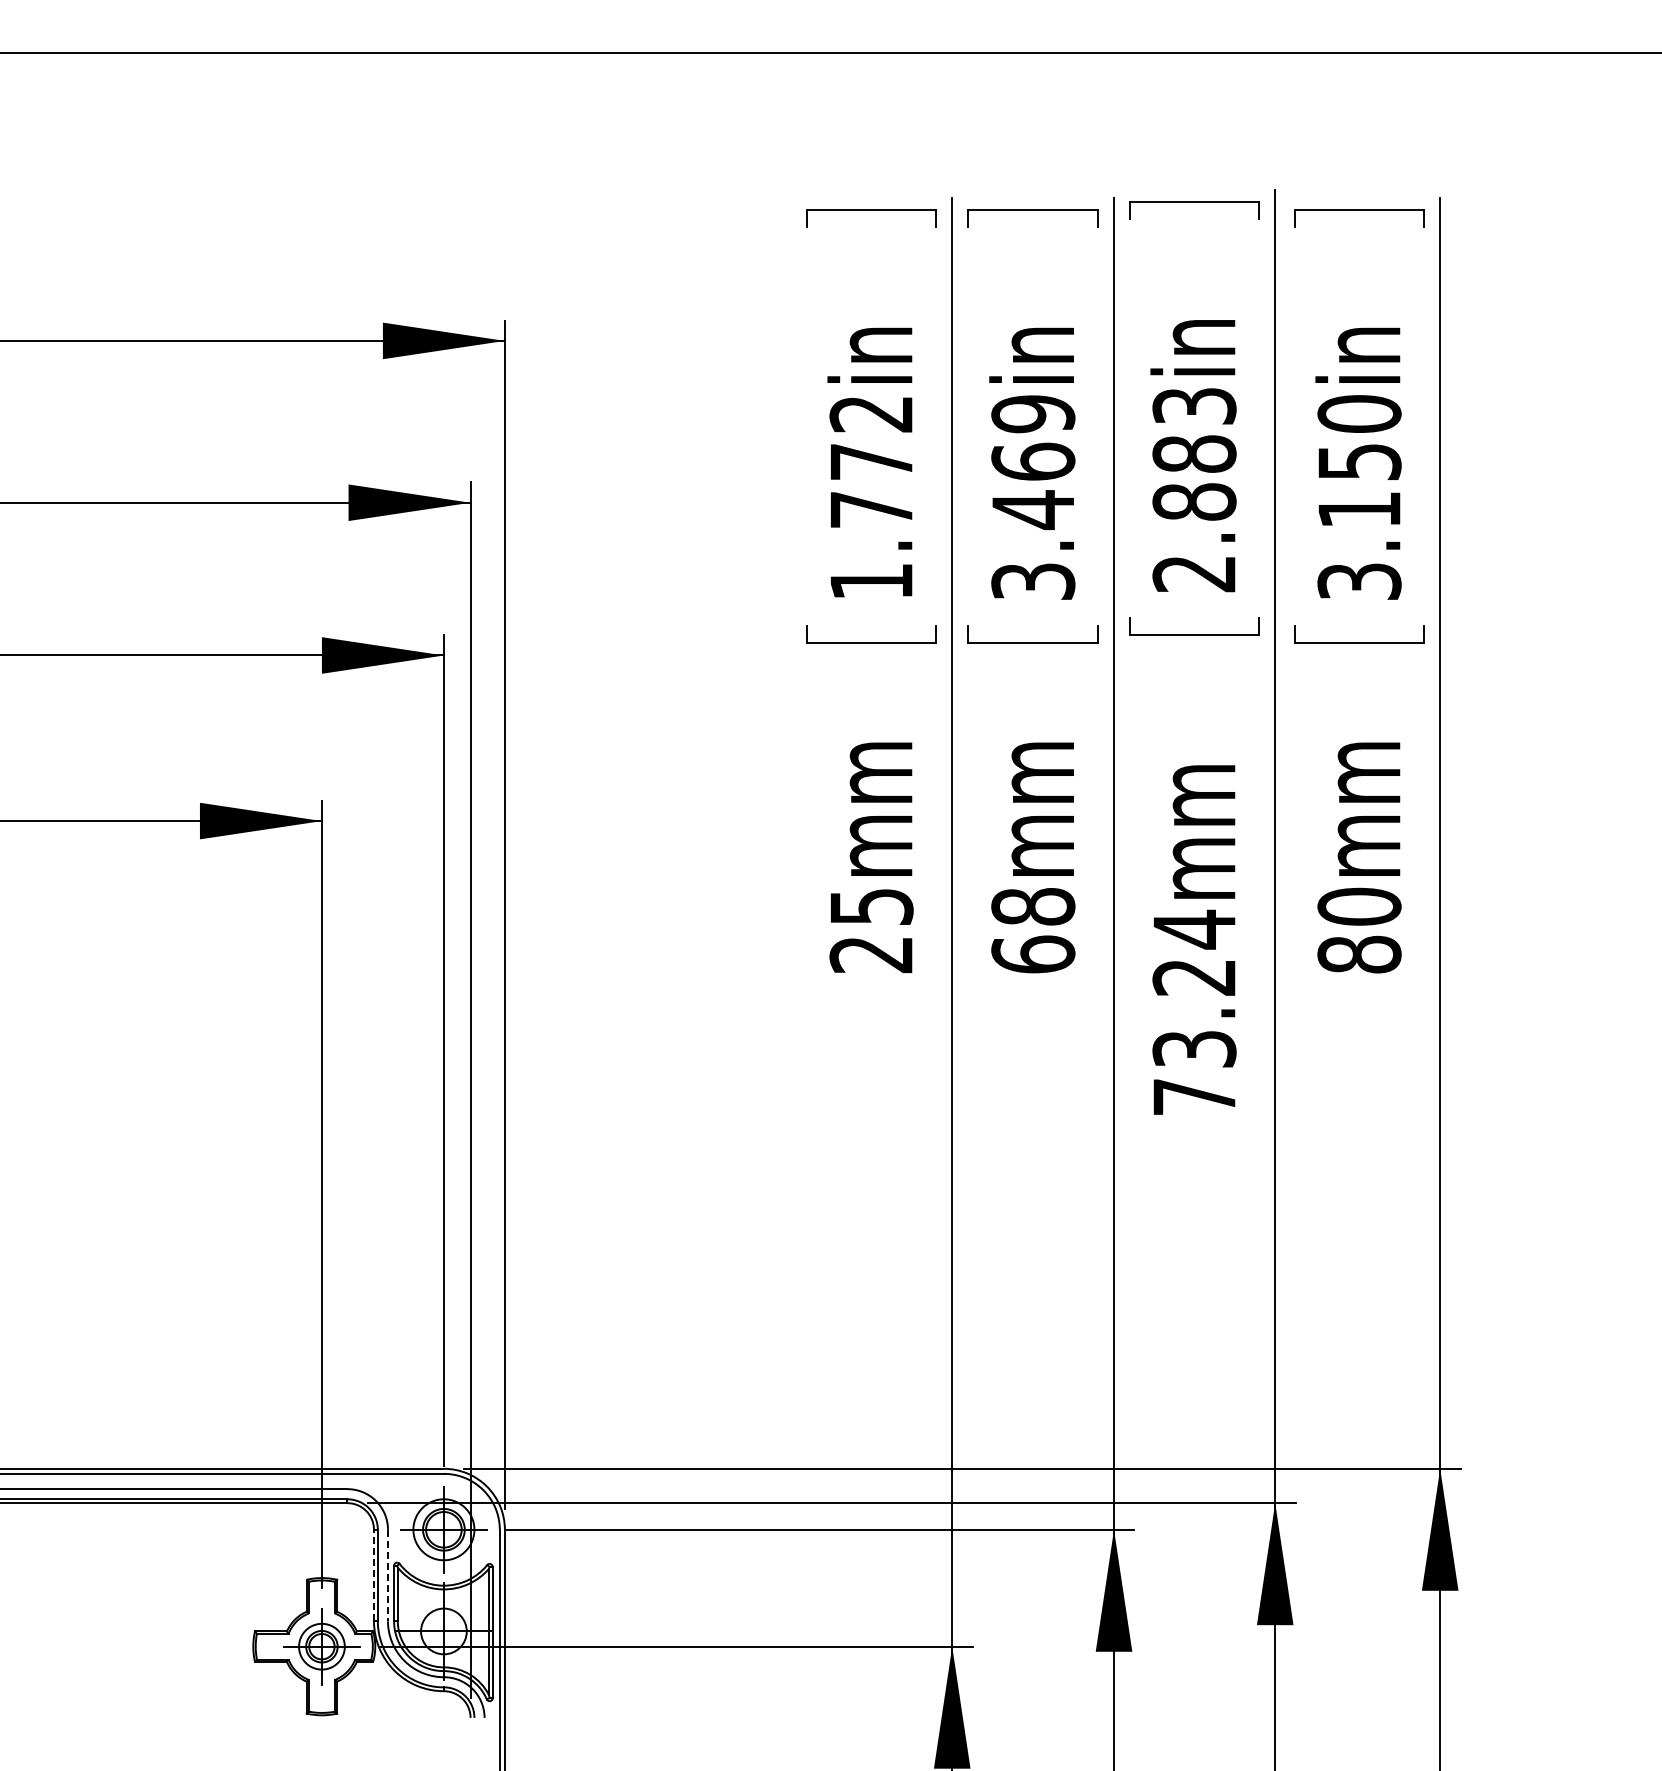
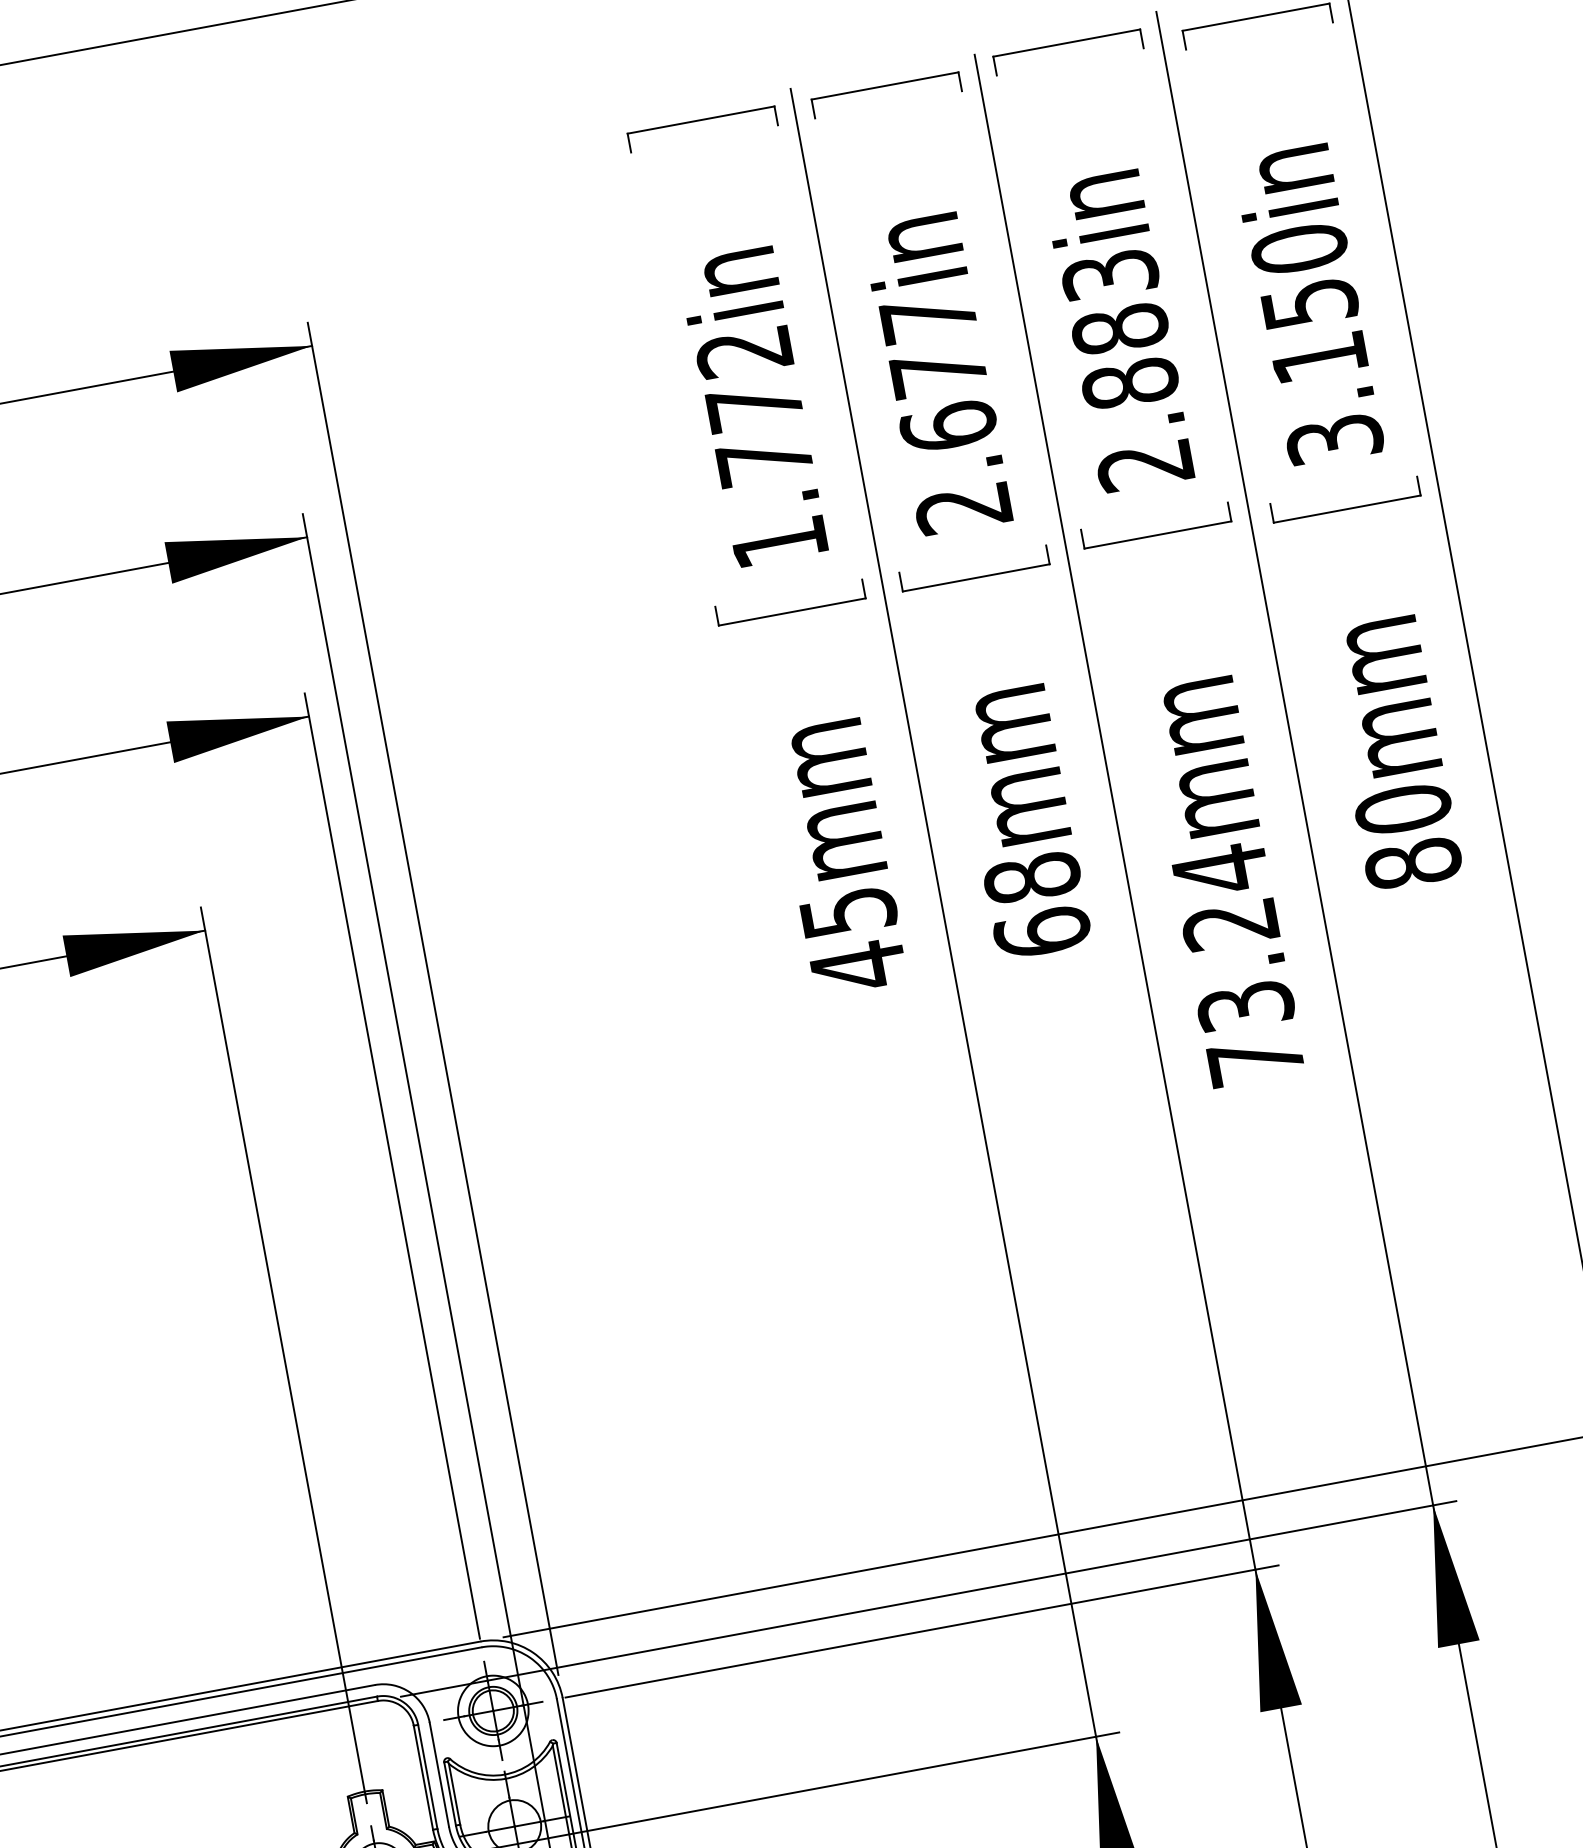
text: (1033, 497) -> (946, 412), 3.469in -> 2.677in
text: (870, 954) -> (857, 966), 25mm -> 45mm
line: (373, 1575) -> (422, 1777), dashed -> solid
line: (388, 1575) -> (439, 1774), dashed -> solid

